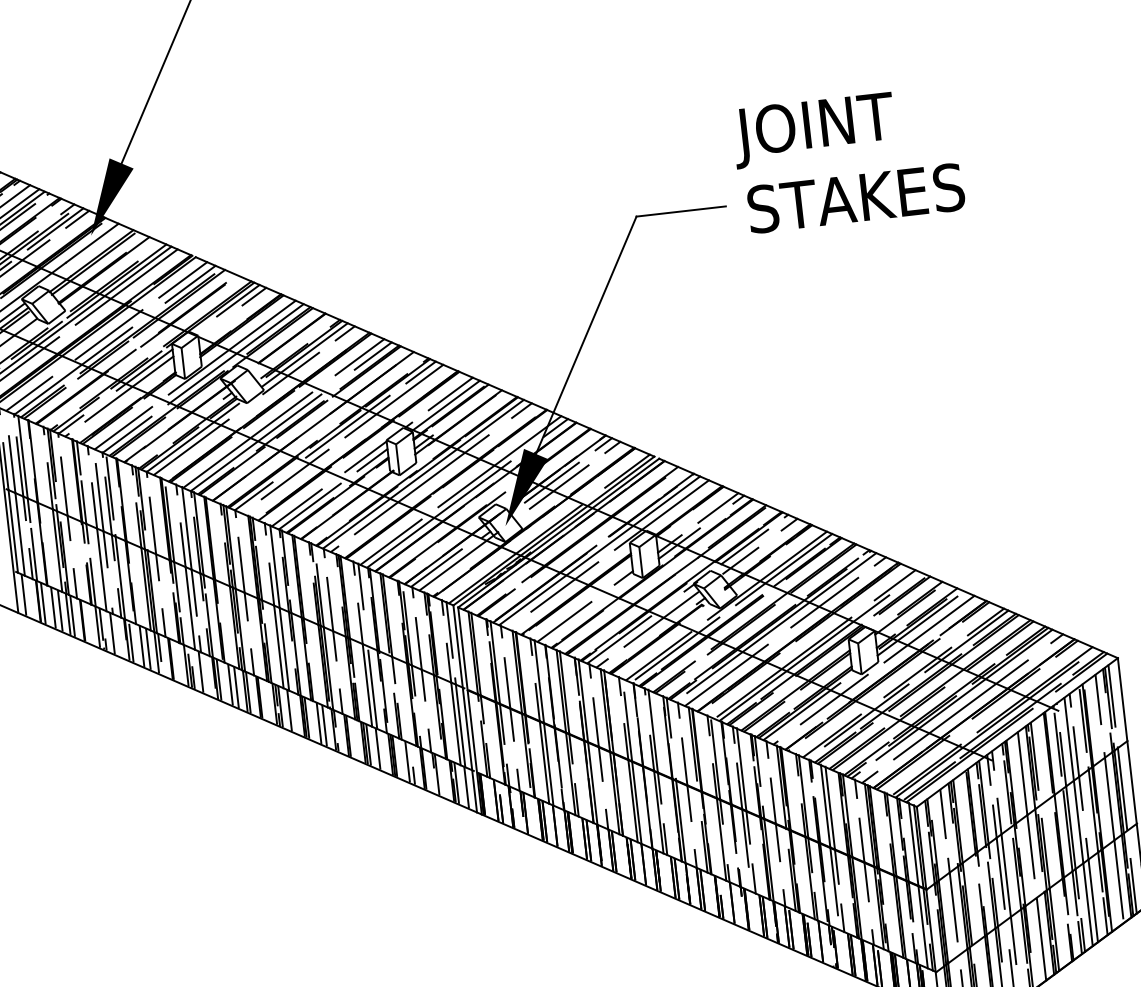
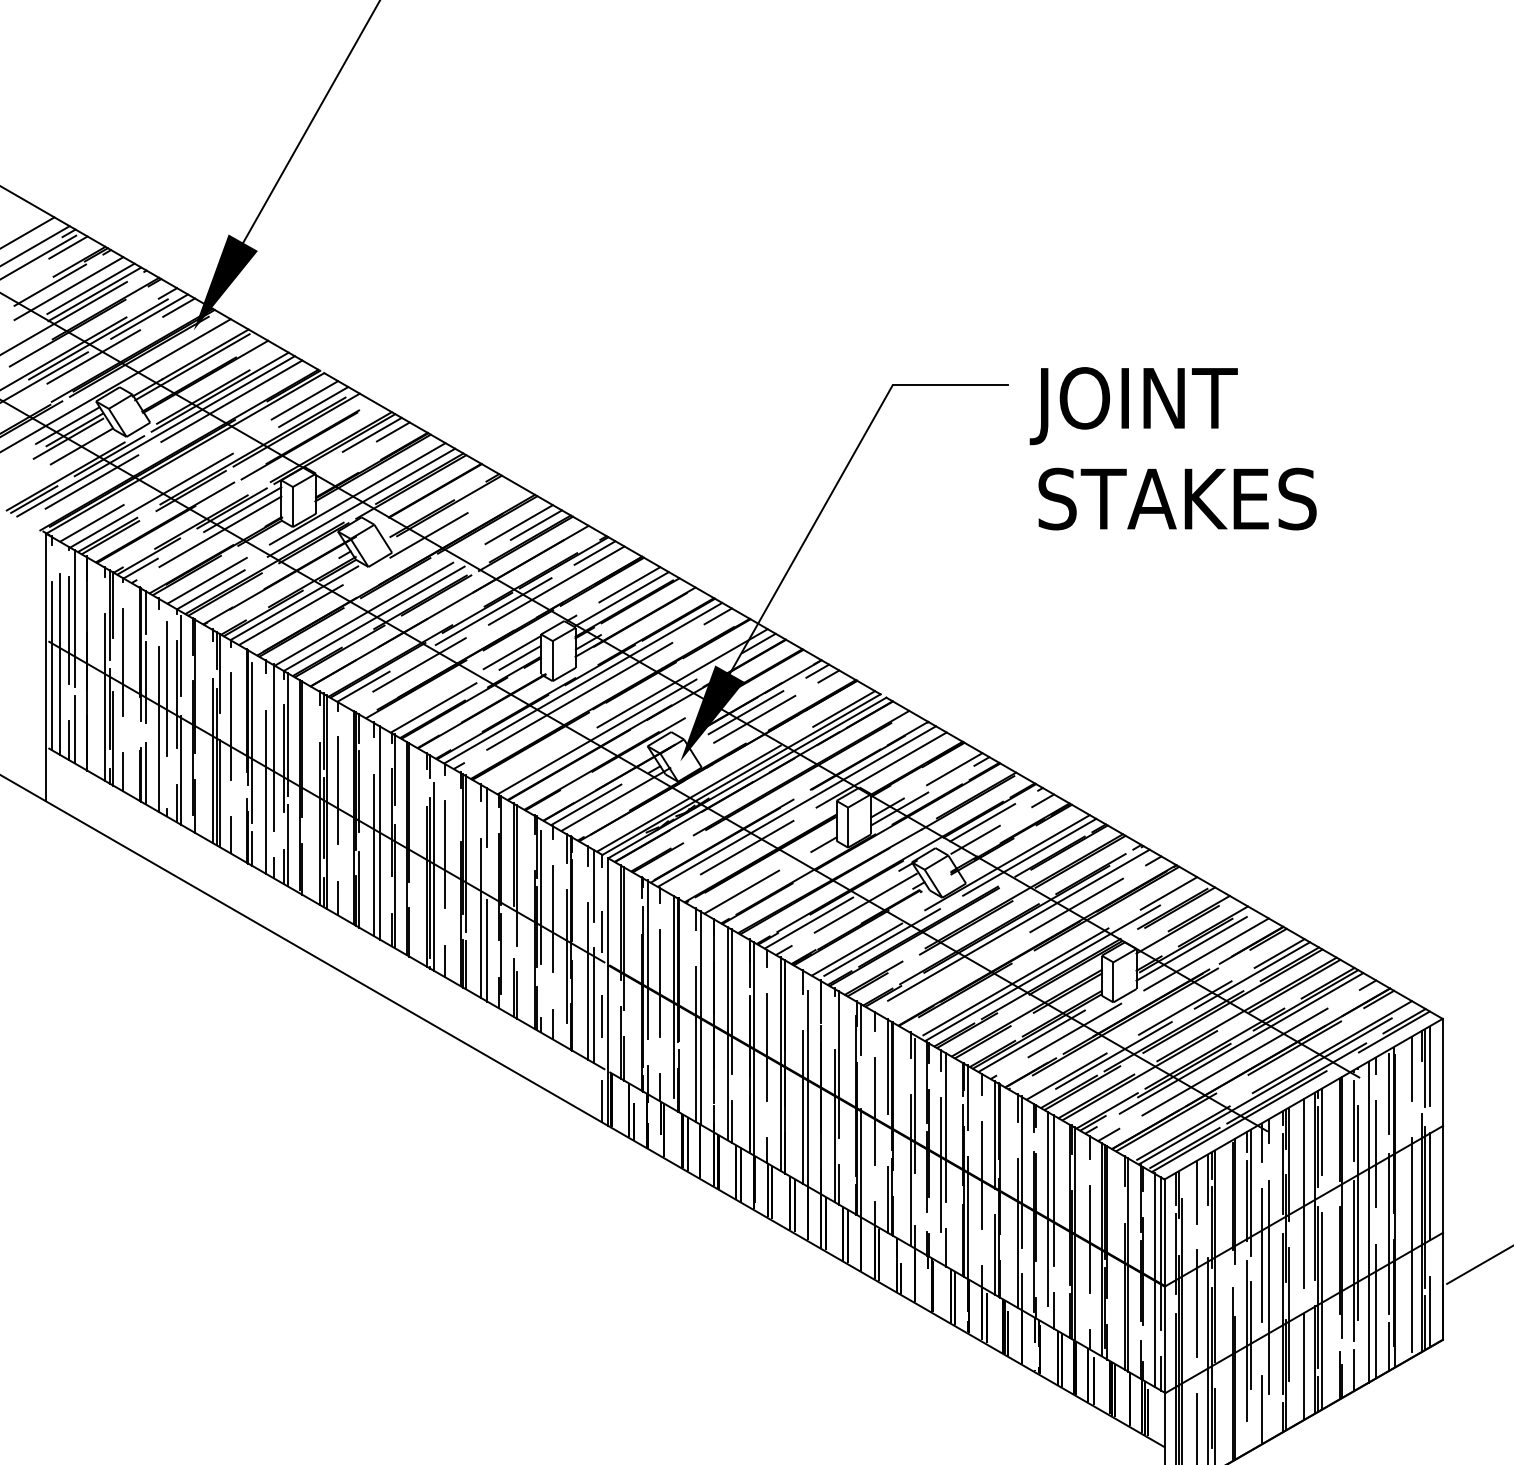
text: (847, 159) -> (1172, 448), moved
line: (344, 332) -> (503, 491), removed
line: (109, 334) -> (202, 459), removed
line: (305, 354) -> (449, 513), removed
line: (296, 507) -> (416, 707), removed
line: (391, 541) -> (532, 764), removed
line: (726, 675) -> (940, 983), removed
hatch: (244, 690) -> (323, 933), removed
line: (465, 708) -> (602, 988), solid -> dashed
line: (1083, 935) -> (1358, 1367), removed

